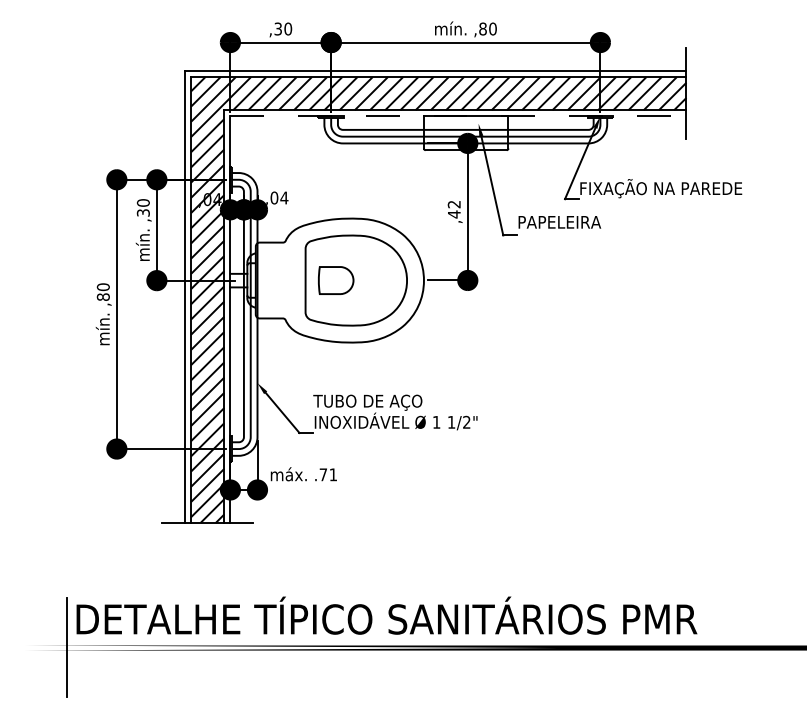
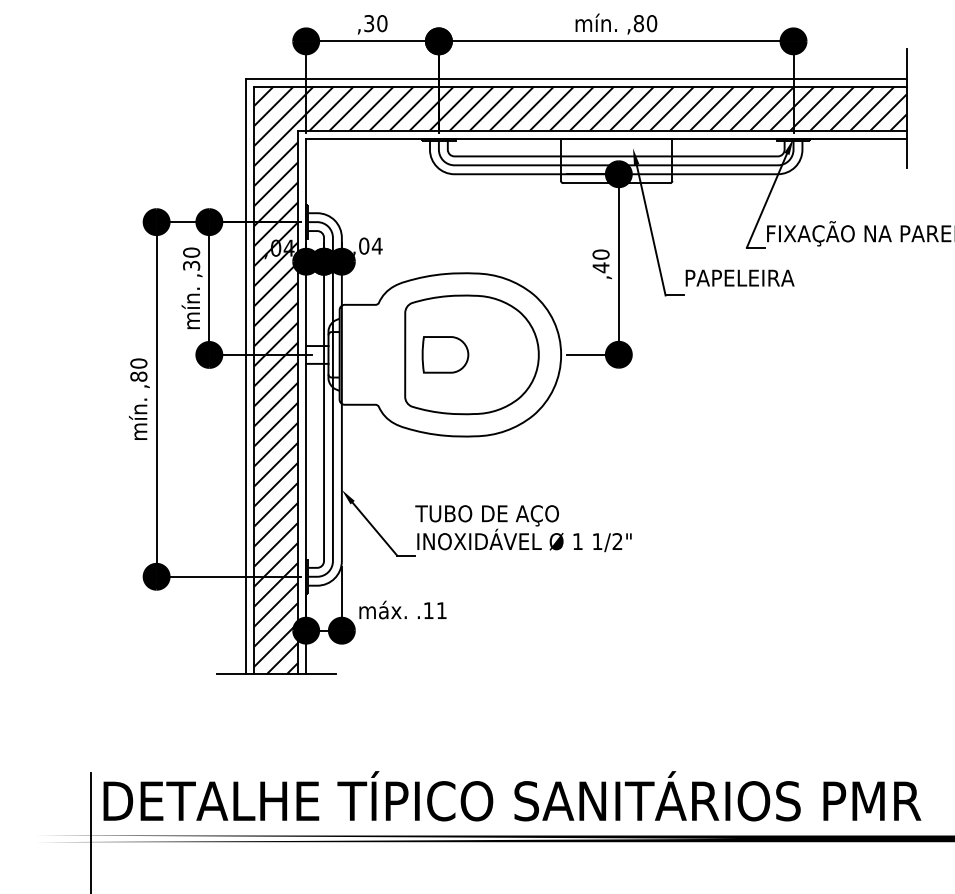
line: (458, 116) -> (606, 138), dashed -> solid
text: (453, 204) -> (600, 254), ,42 -> ,40
text: (322, 474) -> (427, 610), .71 -> .11

